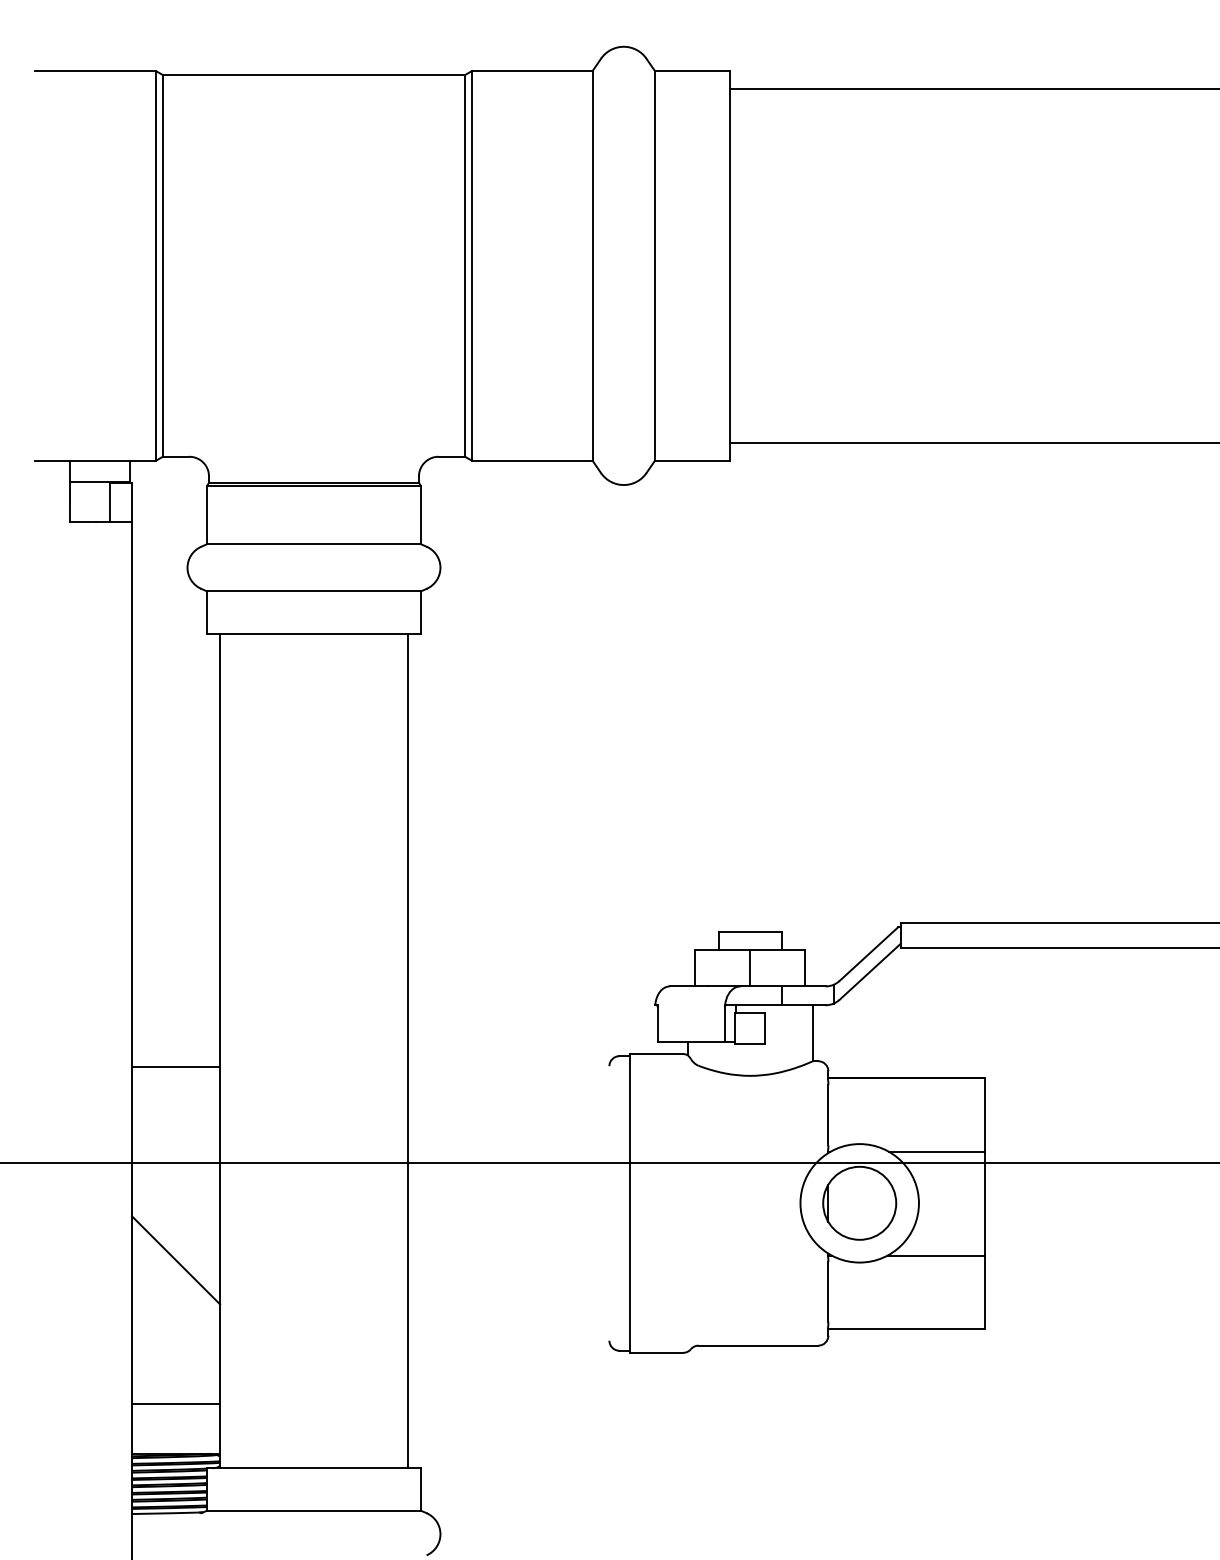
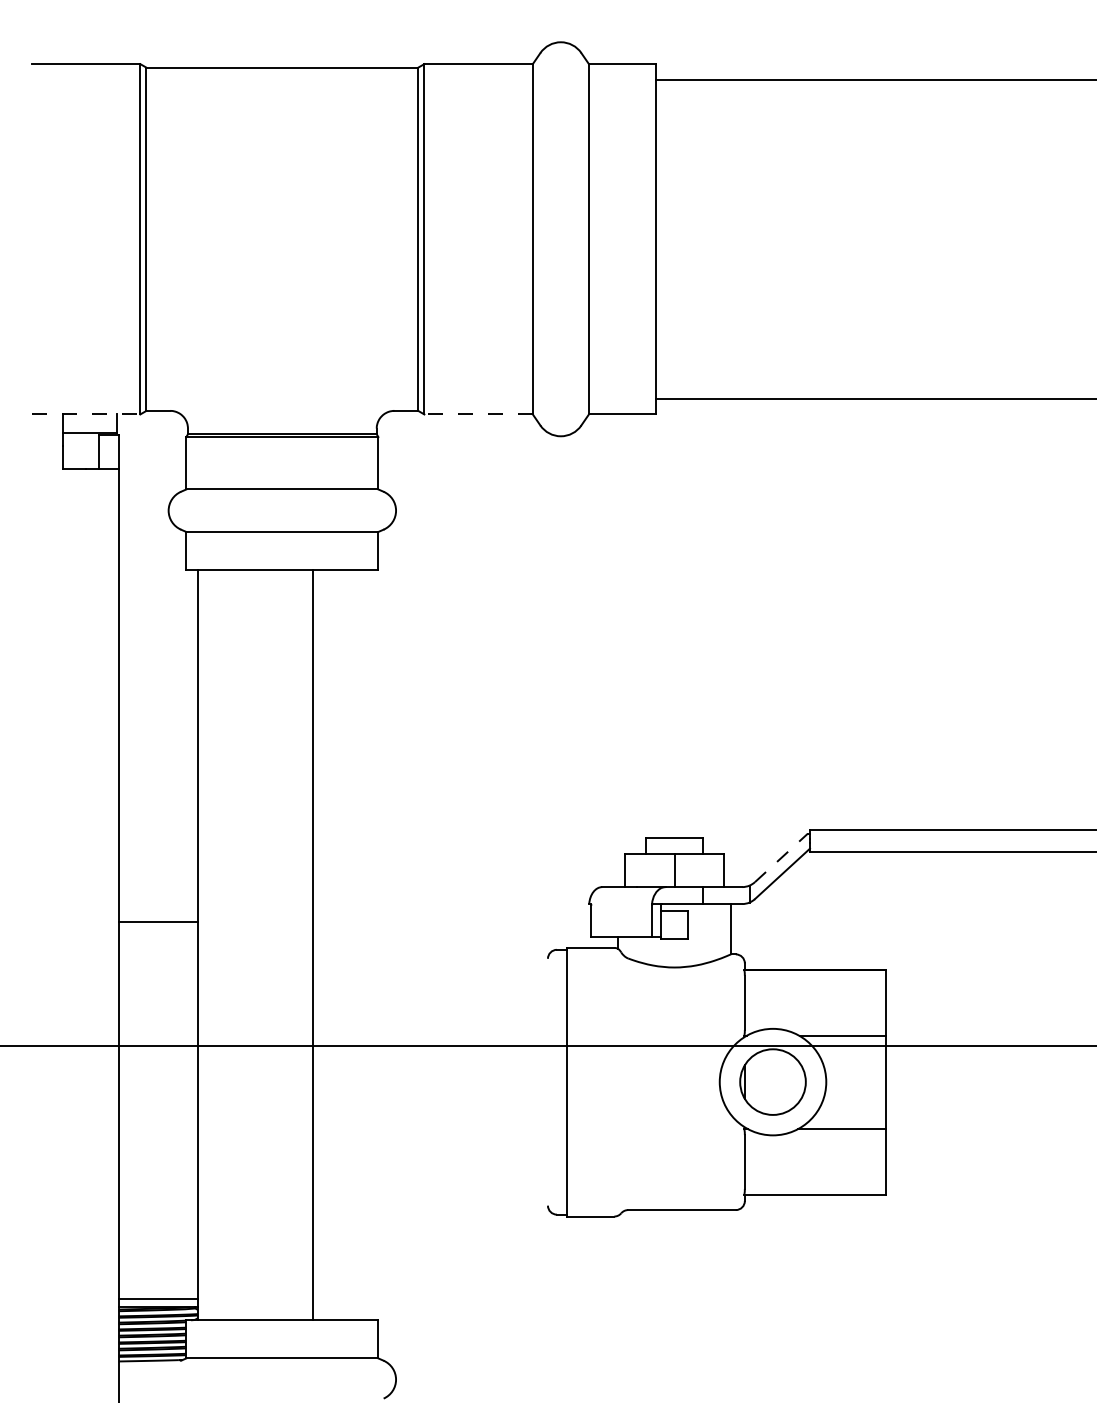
line: (96, 460) -> (86, 414), solid -> dashed
line: (531, 460) -> (477, 414), solid -> dashed
line: (868, 954) -> (780, 858), solid -> dashed
line: (407, 1050) -> (312, 944), moved
line: (176, 1066) -> (158, 922), moved
line: (176, 1260) -> (158, 1133), removed
line: (176, 1403) -> (158, 1298), moved

